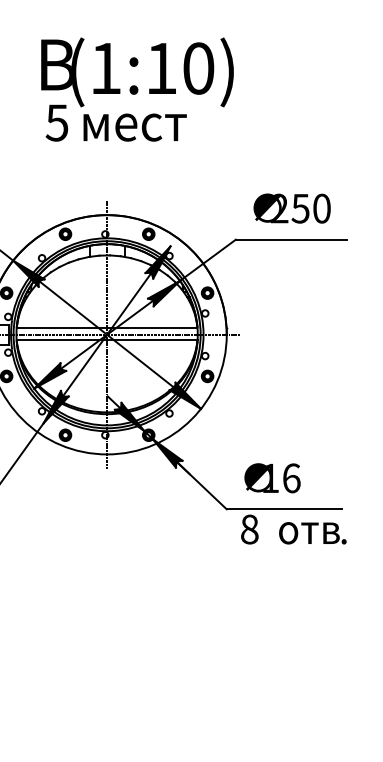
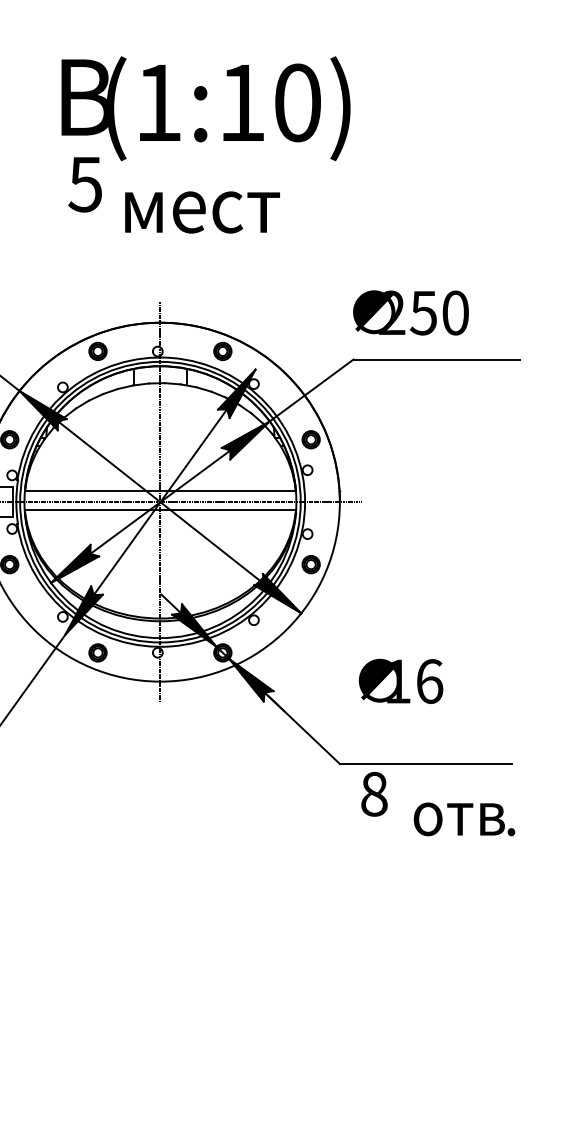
text: (134, 127) -> (201, 212), moved
text: (291, 208) -> (409, 312), moved
text: (272, 478) -> (400, 681), moved
text: (312, 533) -> (463, 819), moved

